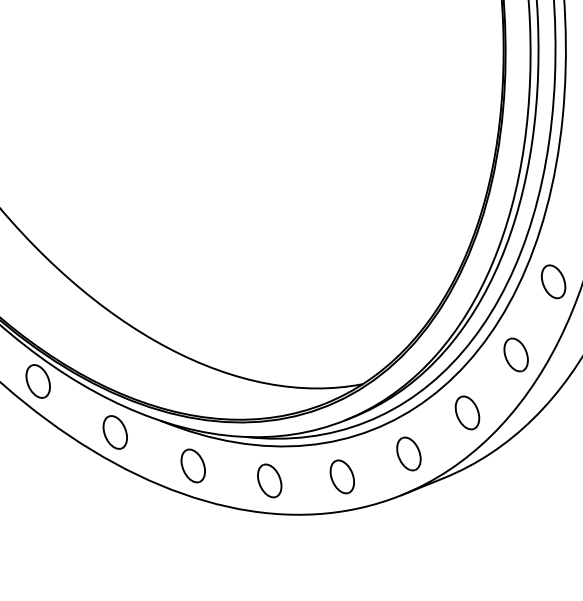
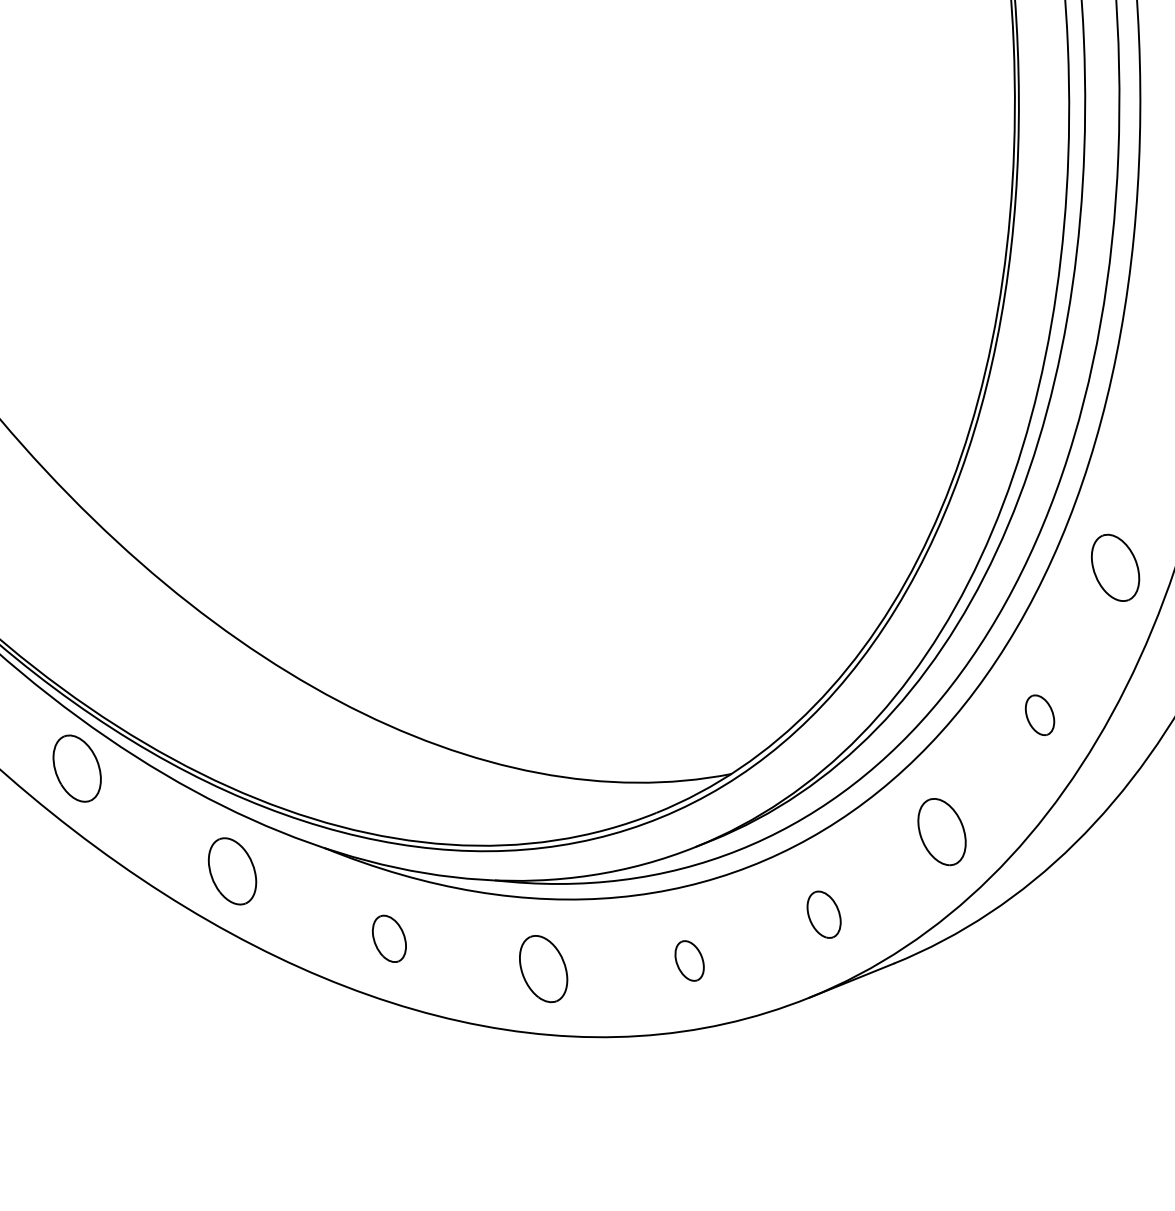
part: (515, 354) -> (1038, 714), size x0.6
part: (408, 453) -> (823, 913), size x0.7
part: (192, 465) -> (388, 937), size x0.7
part: (341, 476) -> (688, 960), size x0.6

